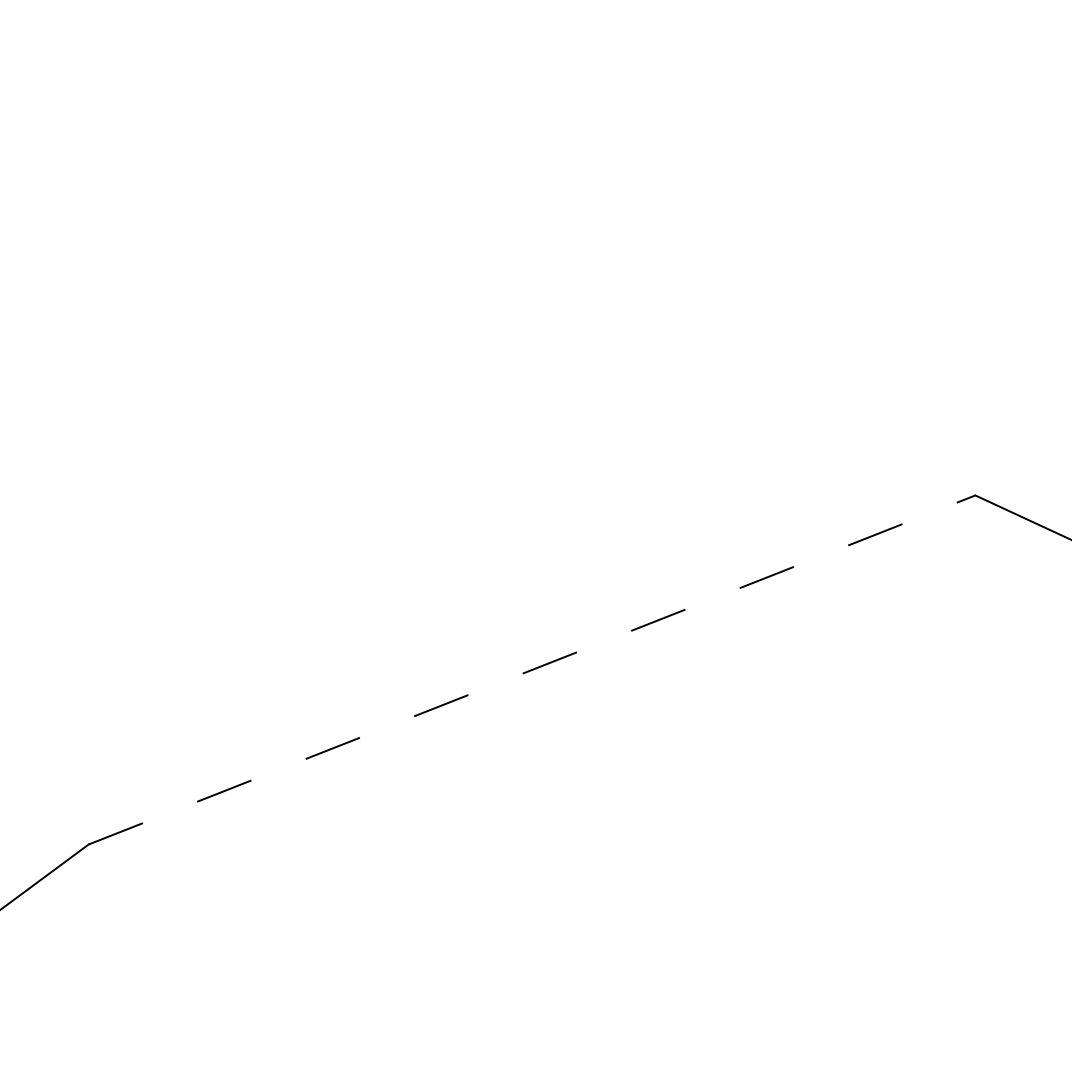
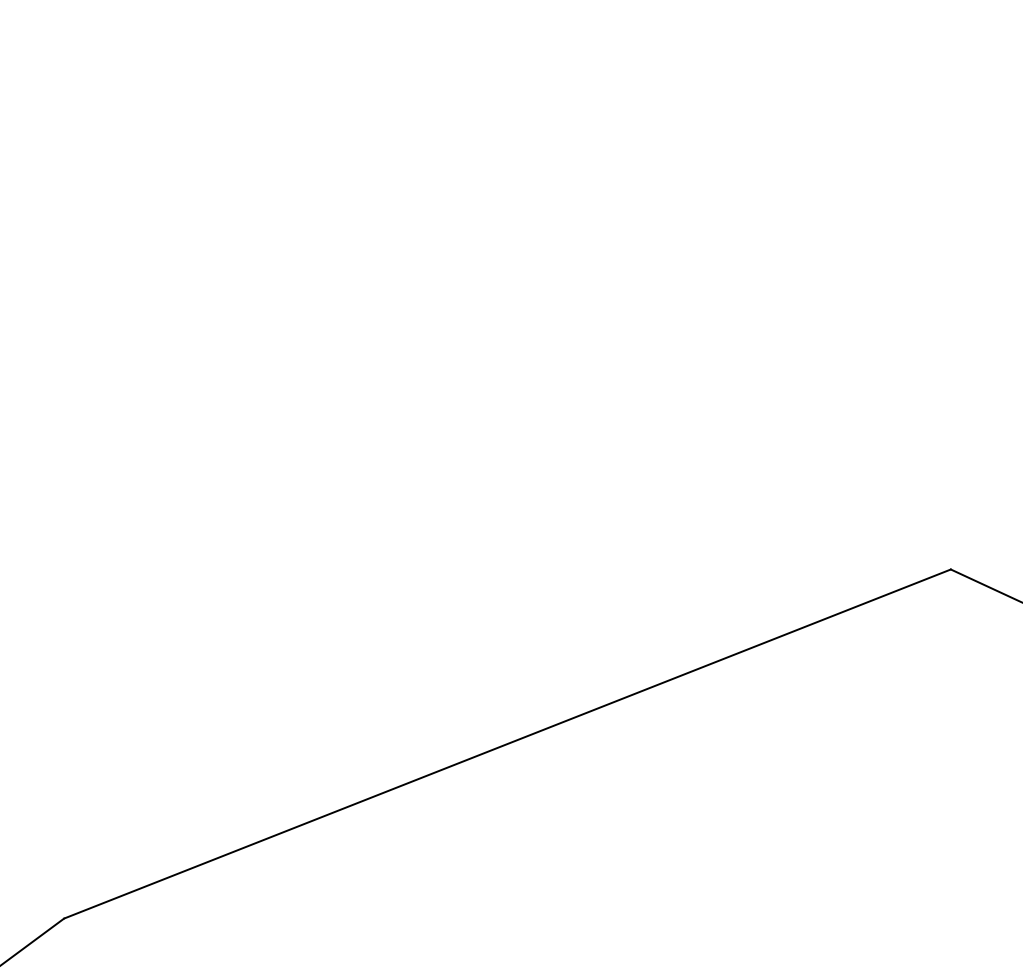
line: (532, 669) -> (507, 743), dashed -> solid

